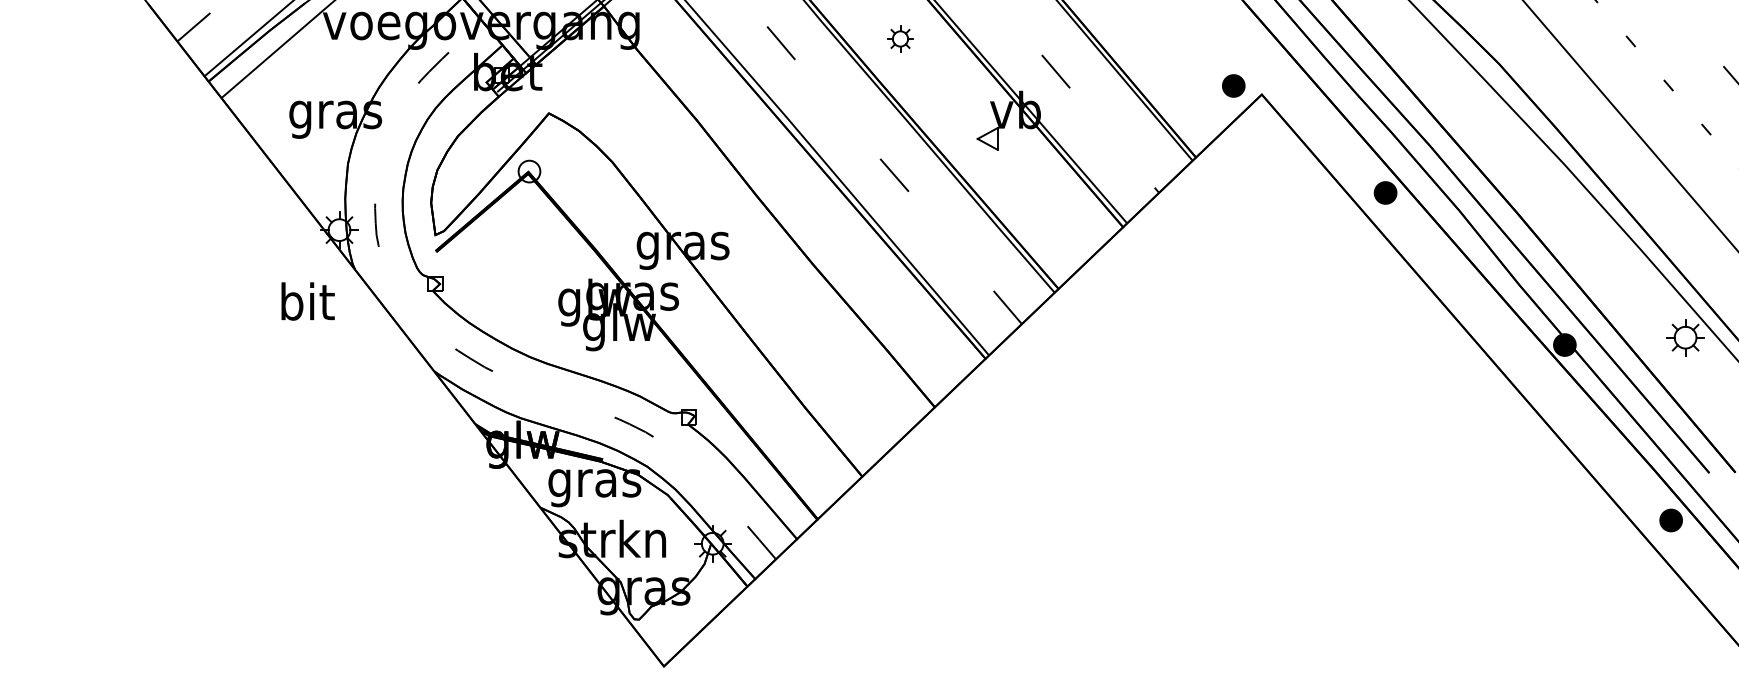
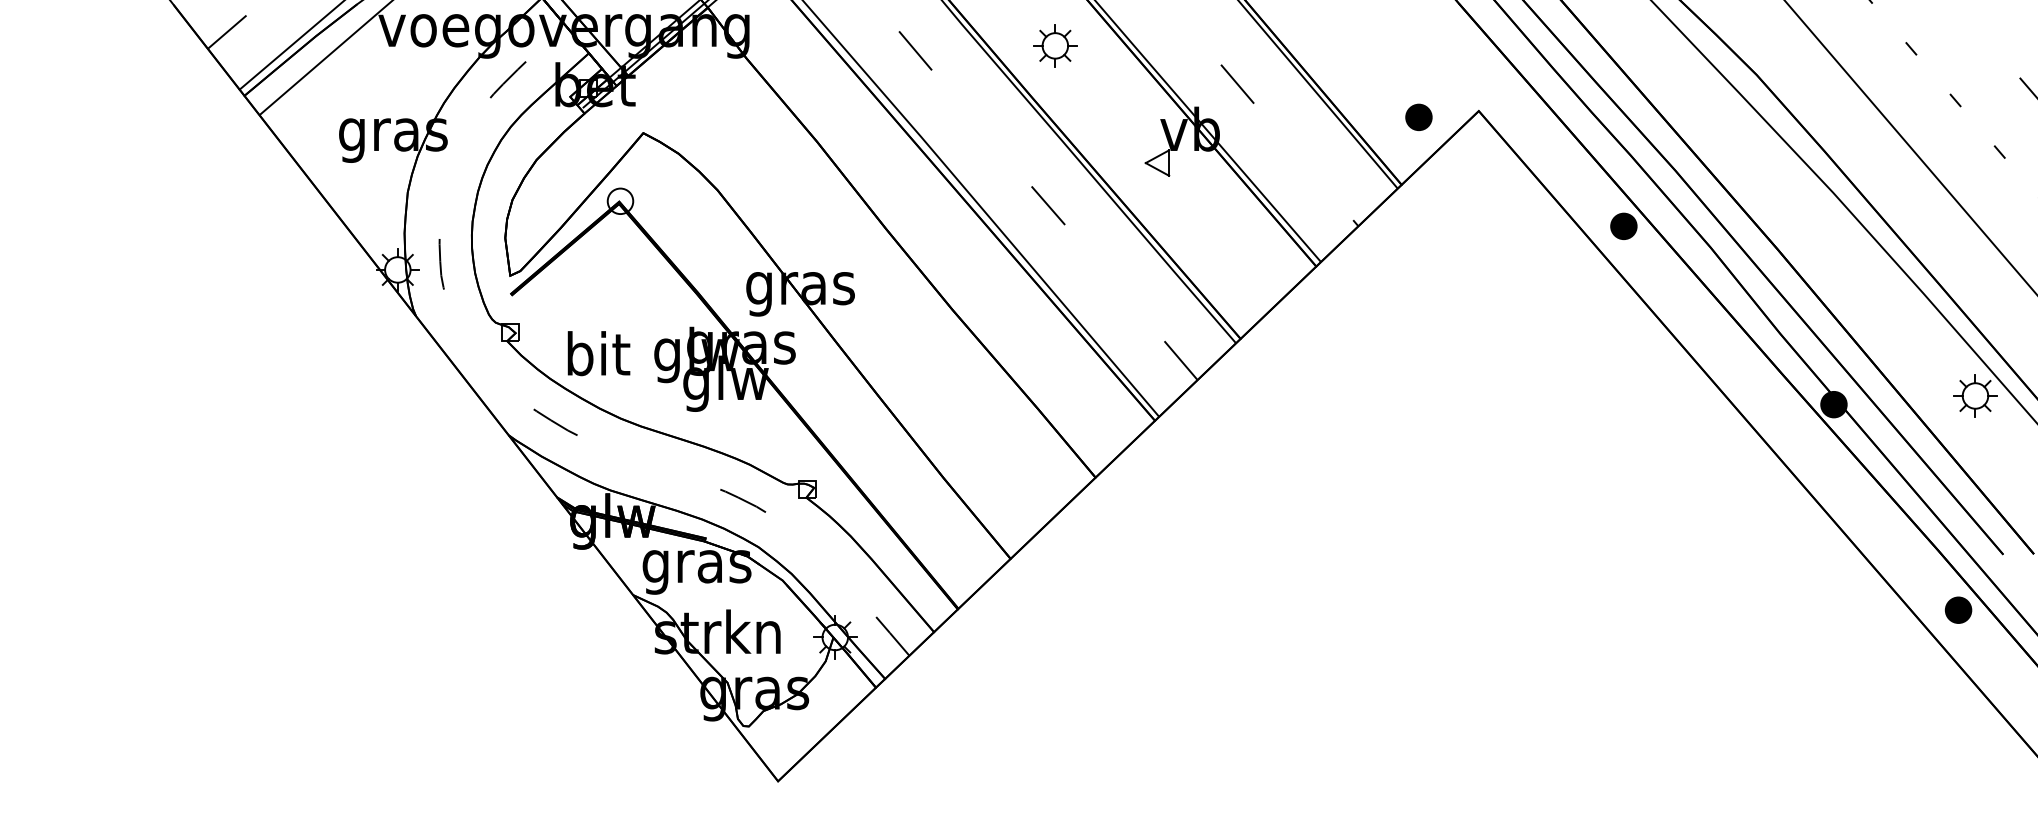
part: (900, 38) -> (1055, 45), size x1.43
part: (1233, 85) -> (1418, 116), moved
text: (307, 301) -> (598, 353), moved

